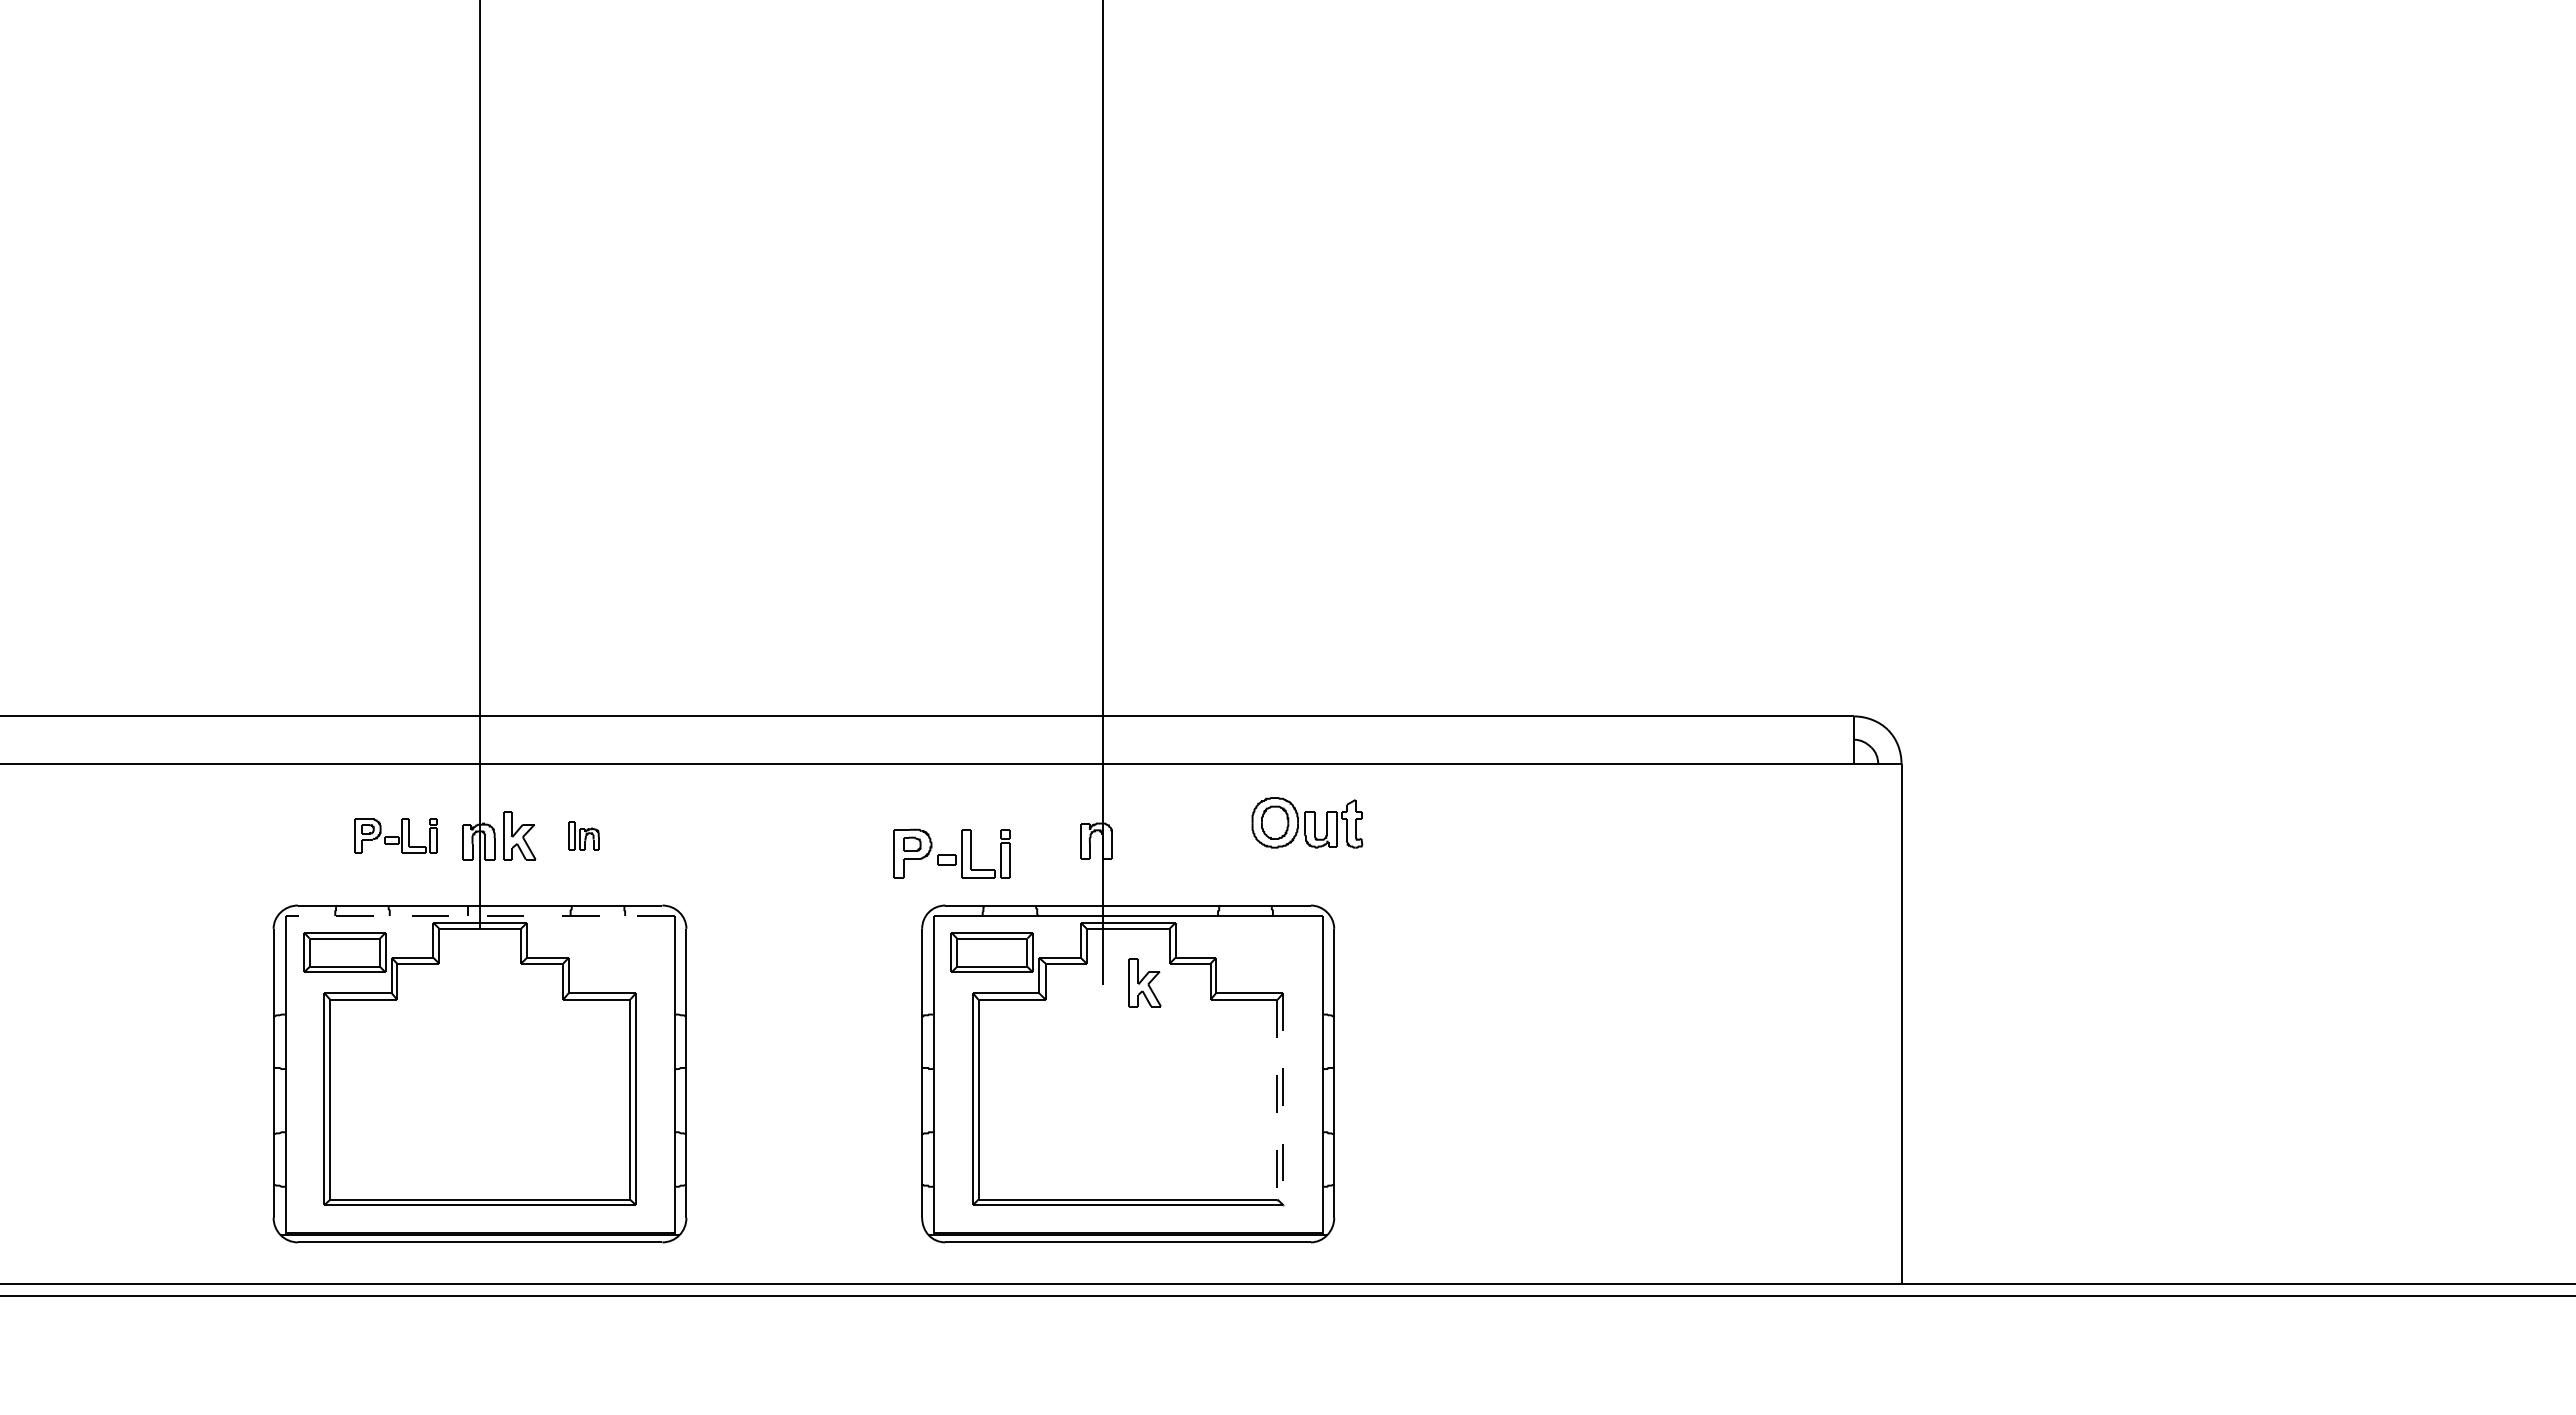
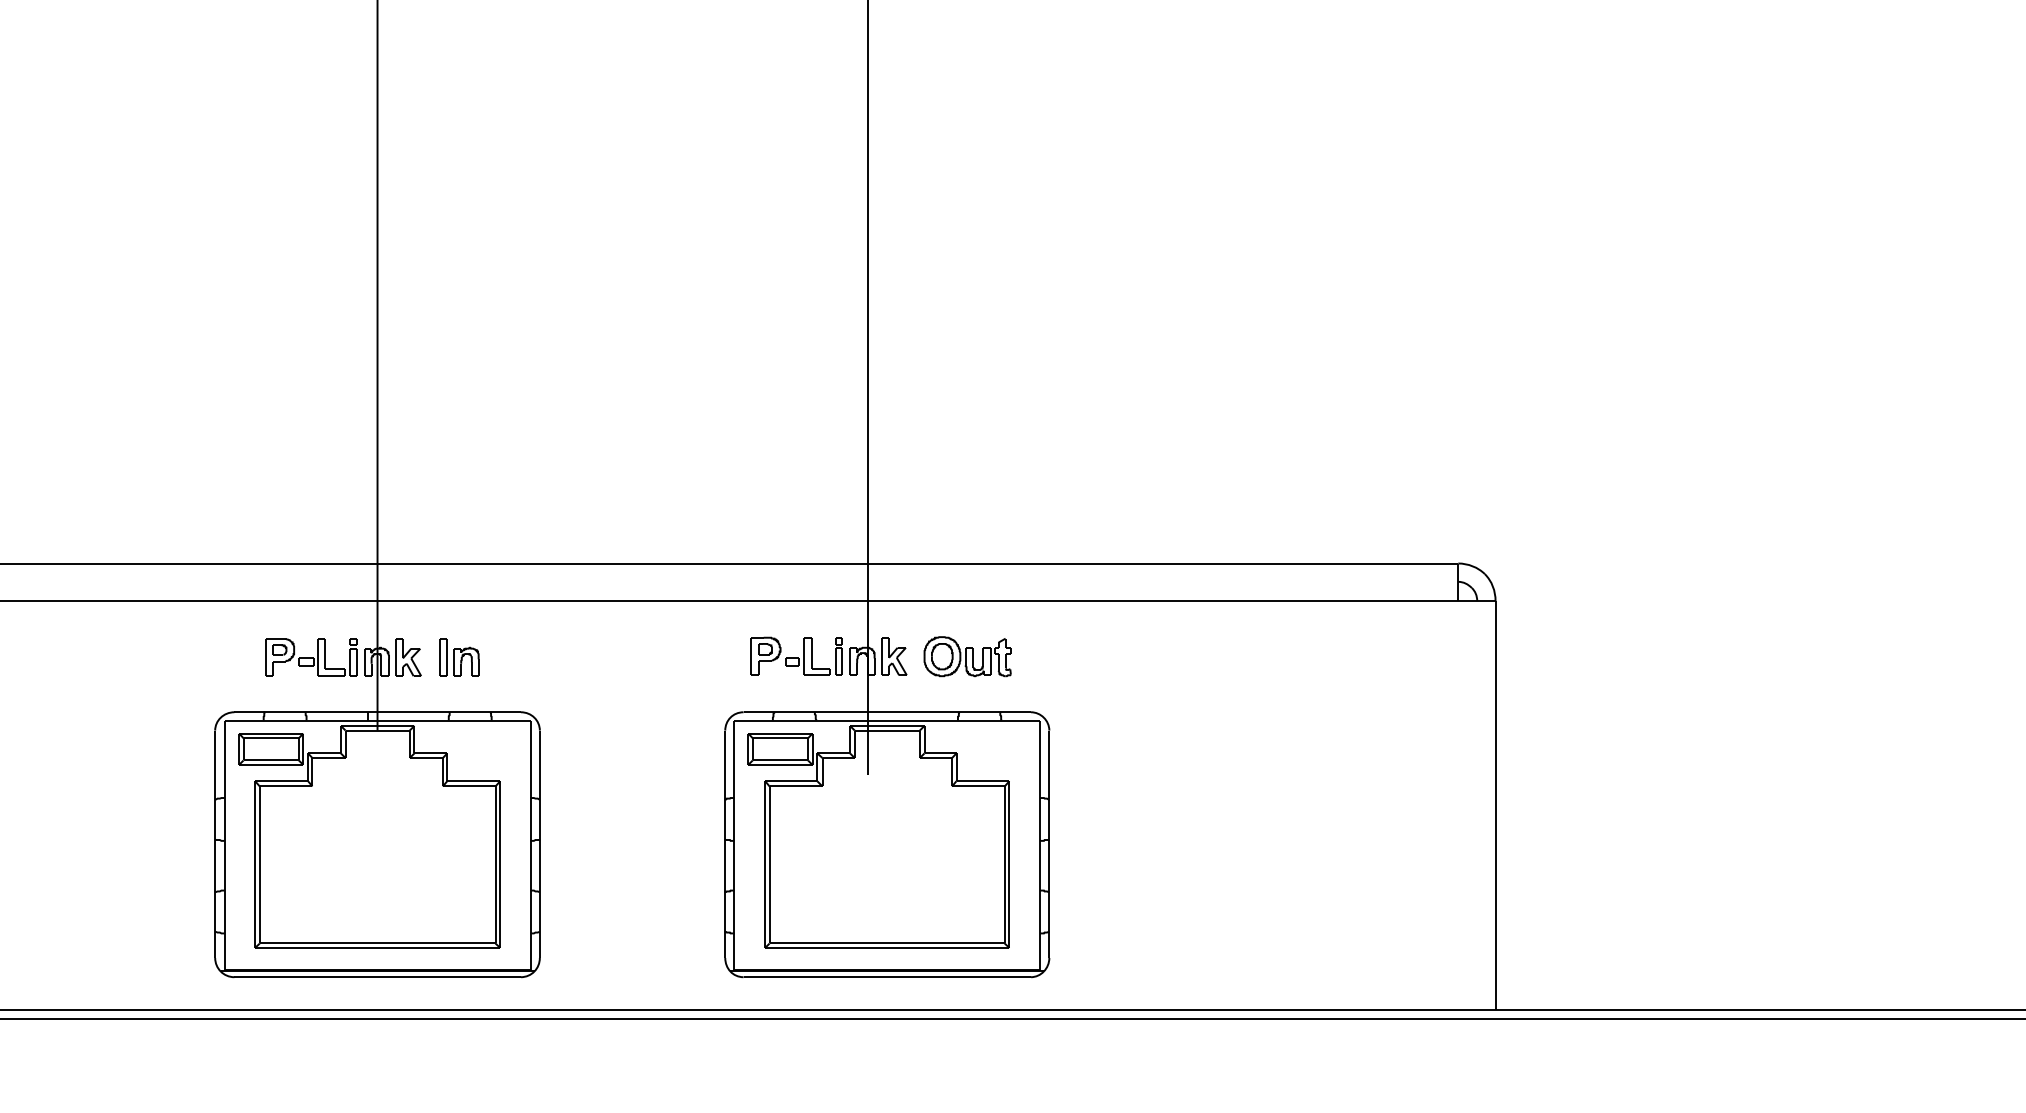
part: (1307, 822) -> (967, 656), moved
part: (395, 835) -> (311, 657), size x1.43
part: (583, 835) -> (458, 657), size x1.67
part: (951, 853) -> (796, 656), moved
line: (479, 916) -> (377, 720), dashed -> solid
part: (1144, 982) -> (893, 656), moved
line: (1283, 1099) -> (1009, 864), dashed -> solid
line: (1277, 1100) -> (1004, 865), dashed -> solid

